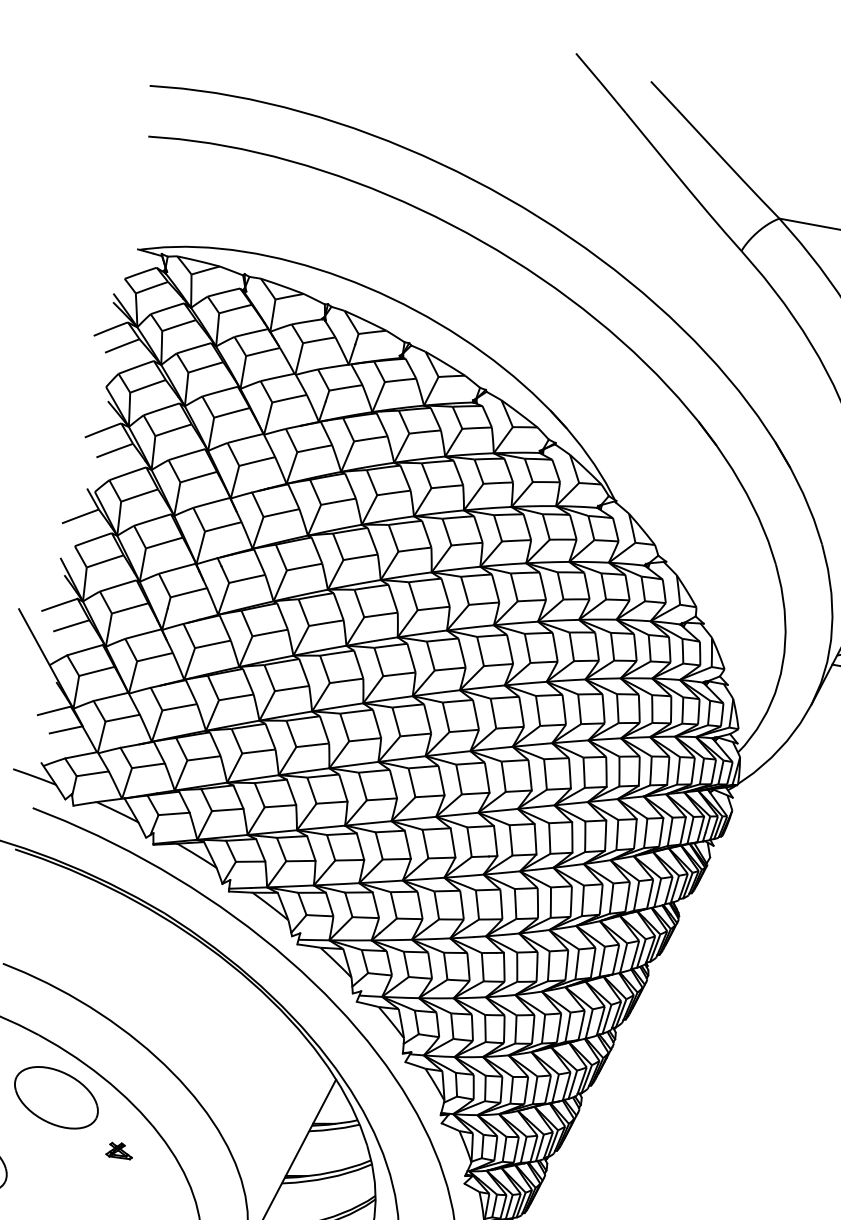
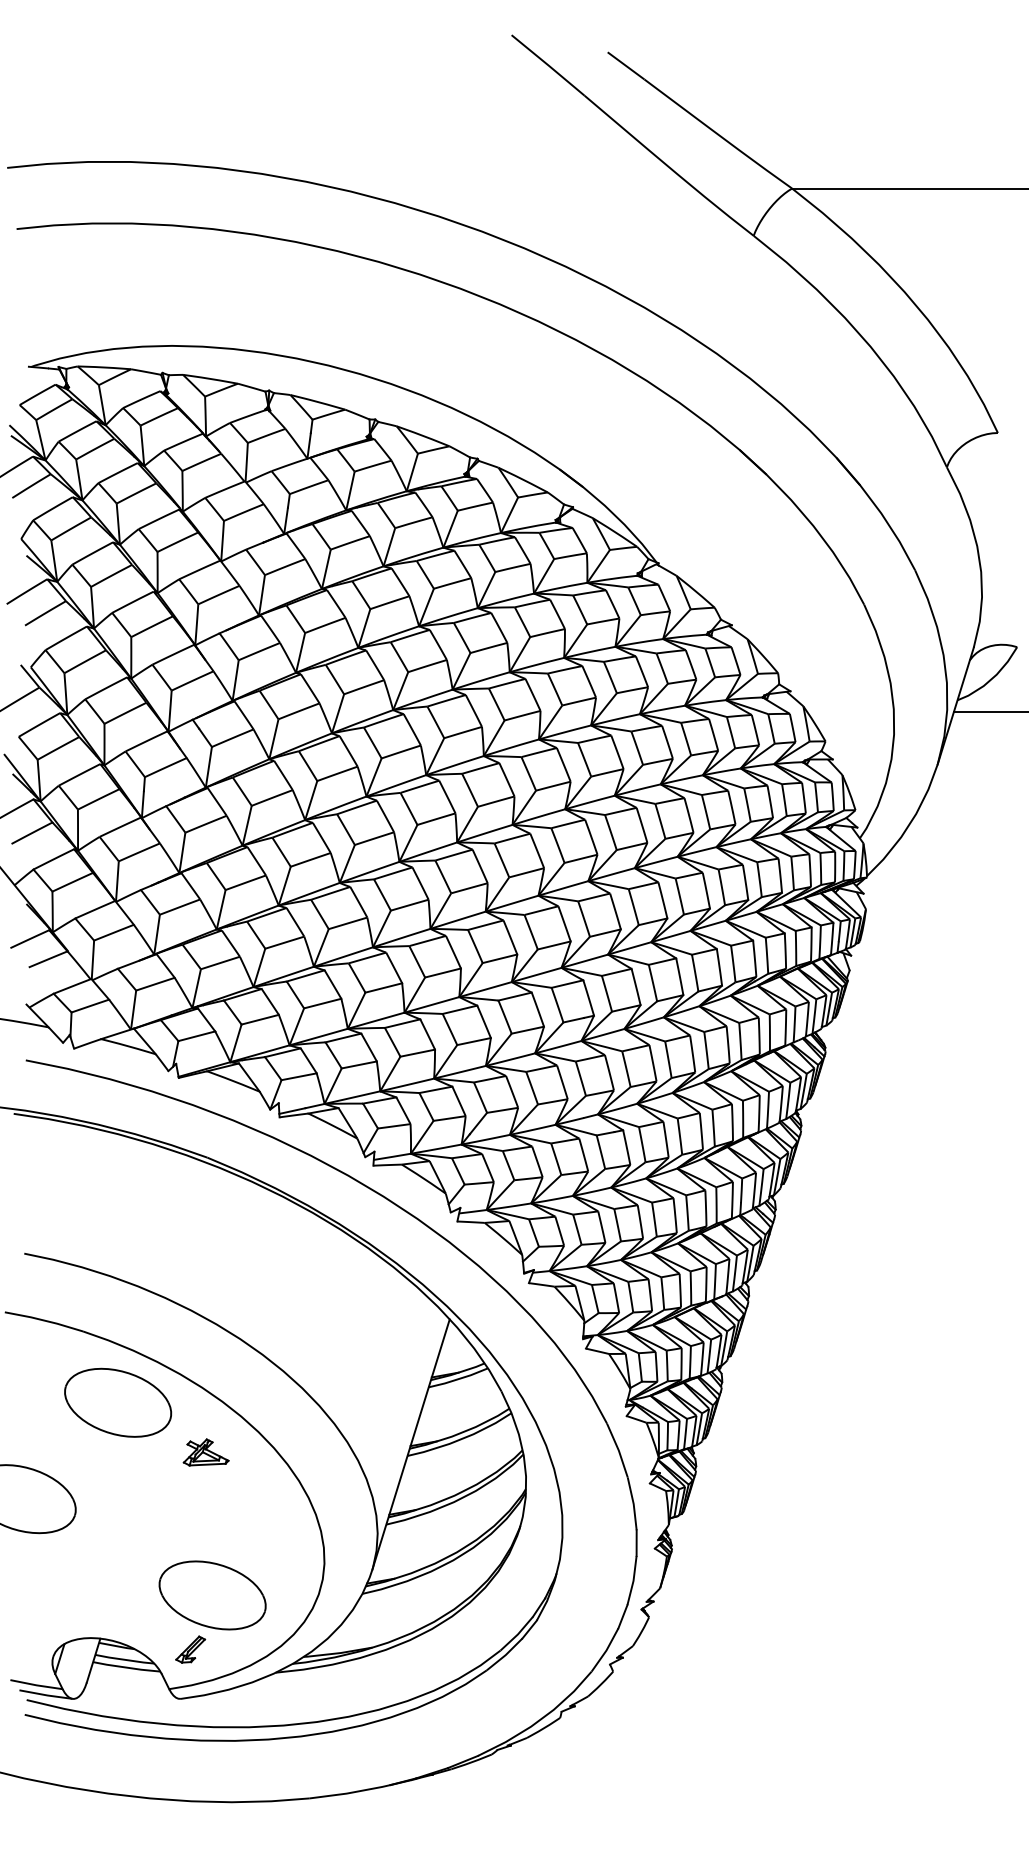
part: (119, 1150) -> (205, 1452), size x1.43

